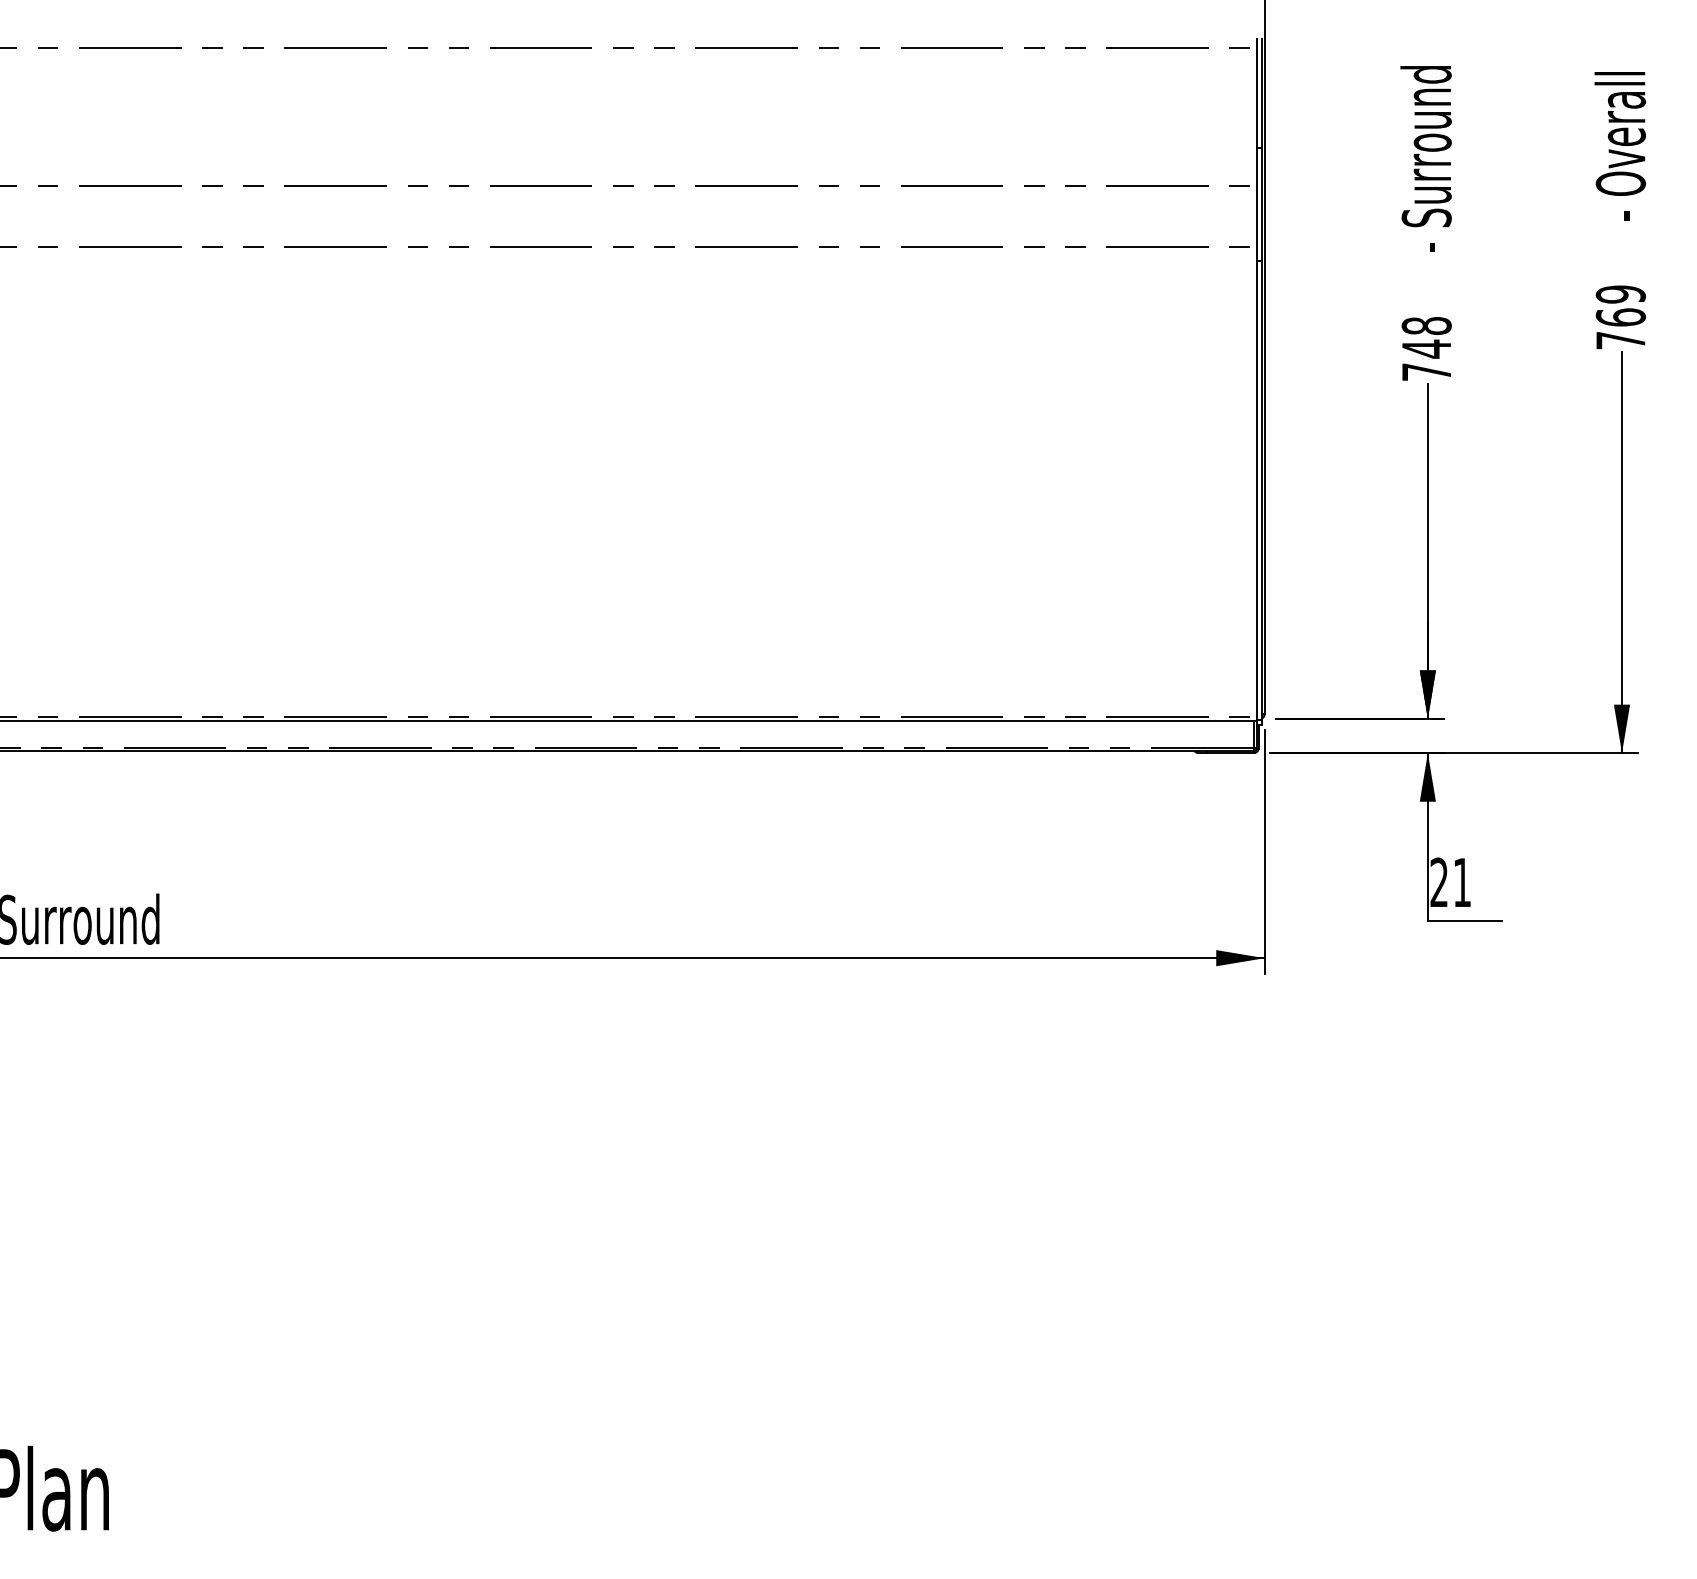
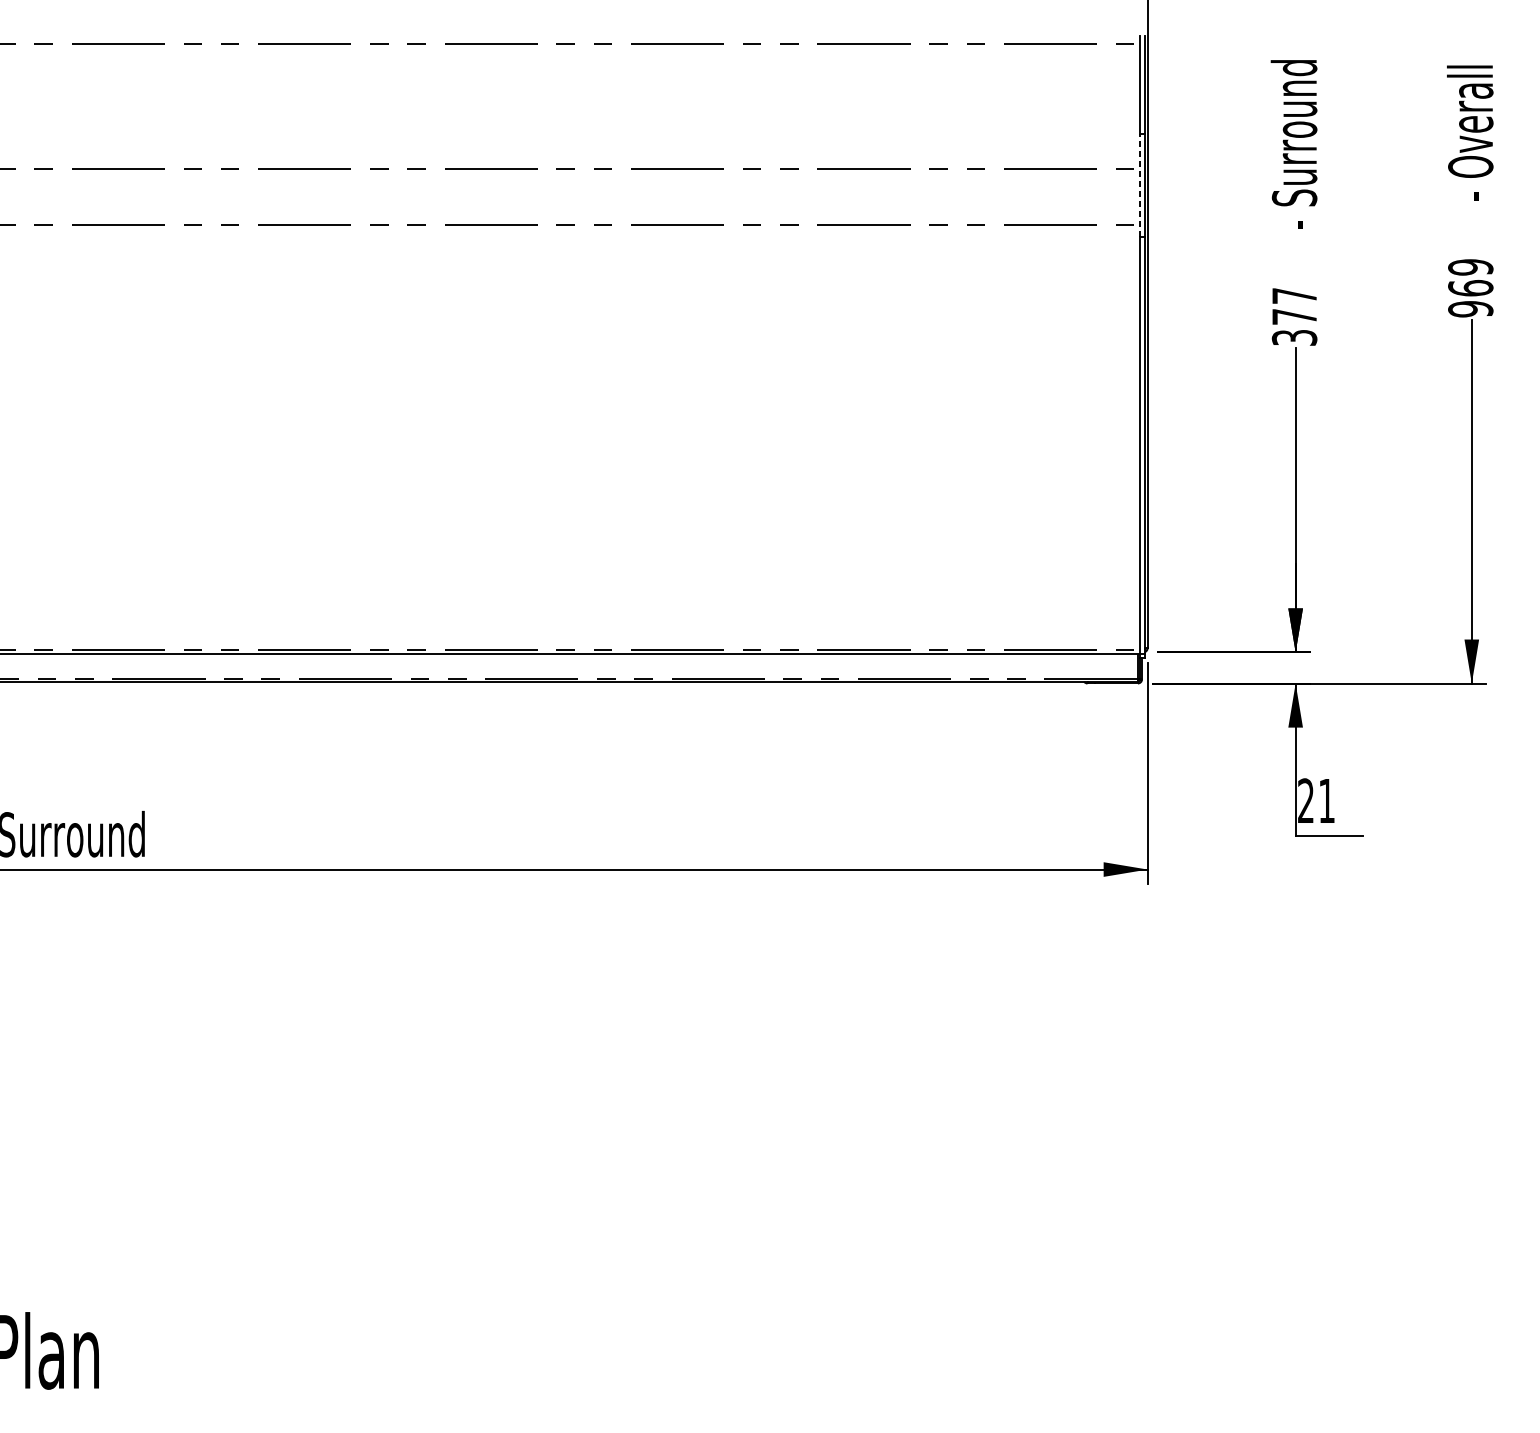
line: (1256, 204) -> (1140, 185), solid -> dashed
text: (1620, 340) -> (1470, 309), 769 -> 969
text: (1426, 348) -> (1294, 316), 748 -> 377

